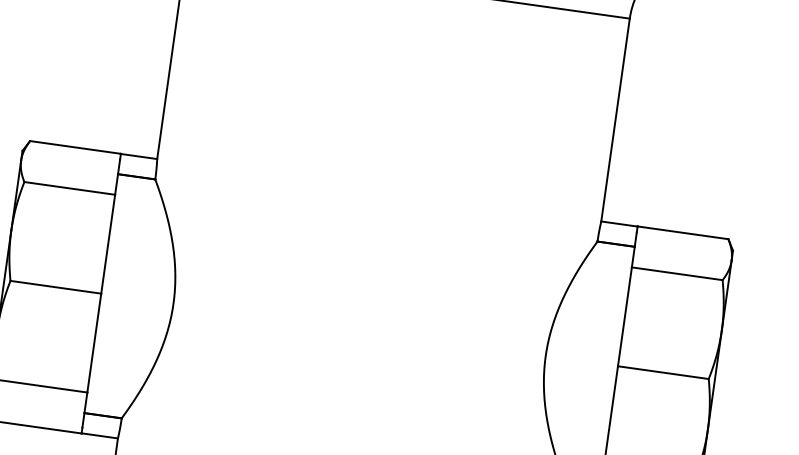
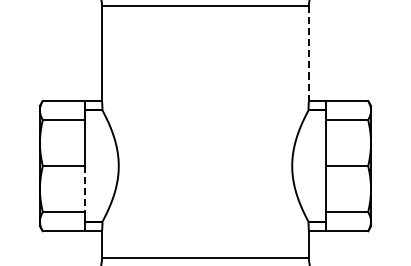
line: (614, 121) -> (308, 54), solid -> dashed
line: (95, 343) -> (85, 189), solid -> dashed

